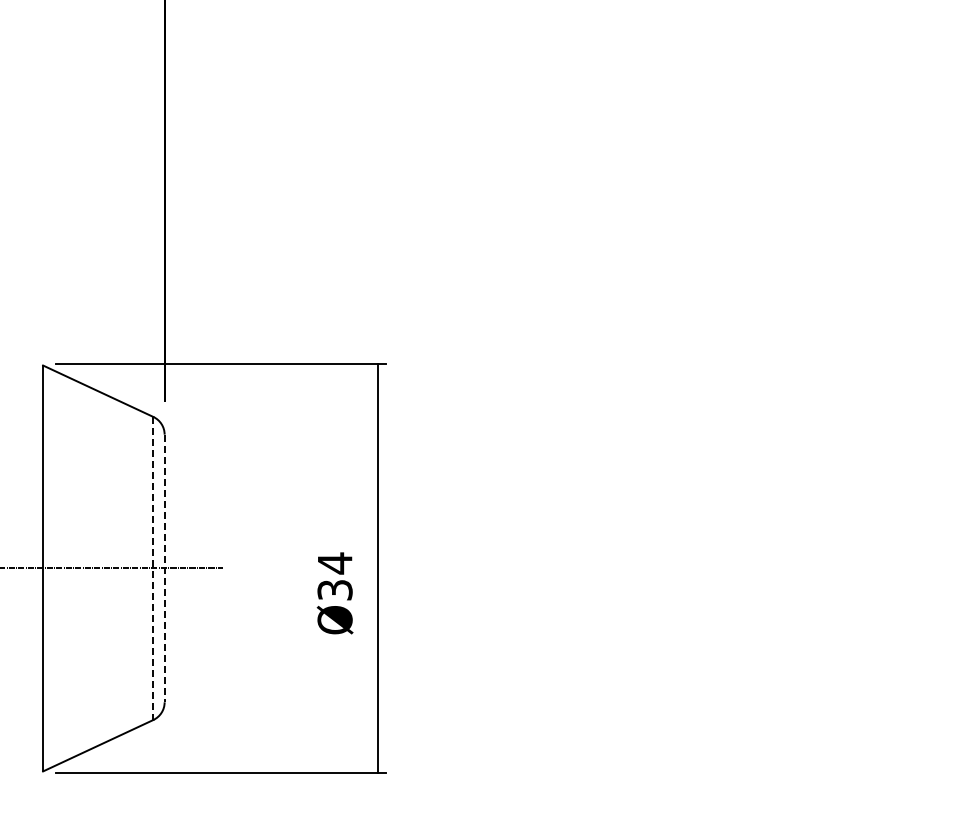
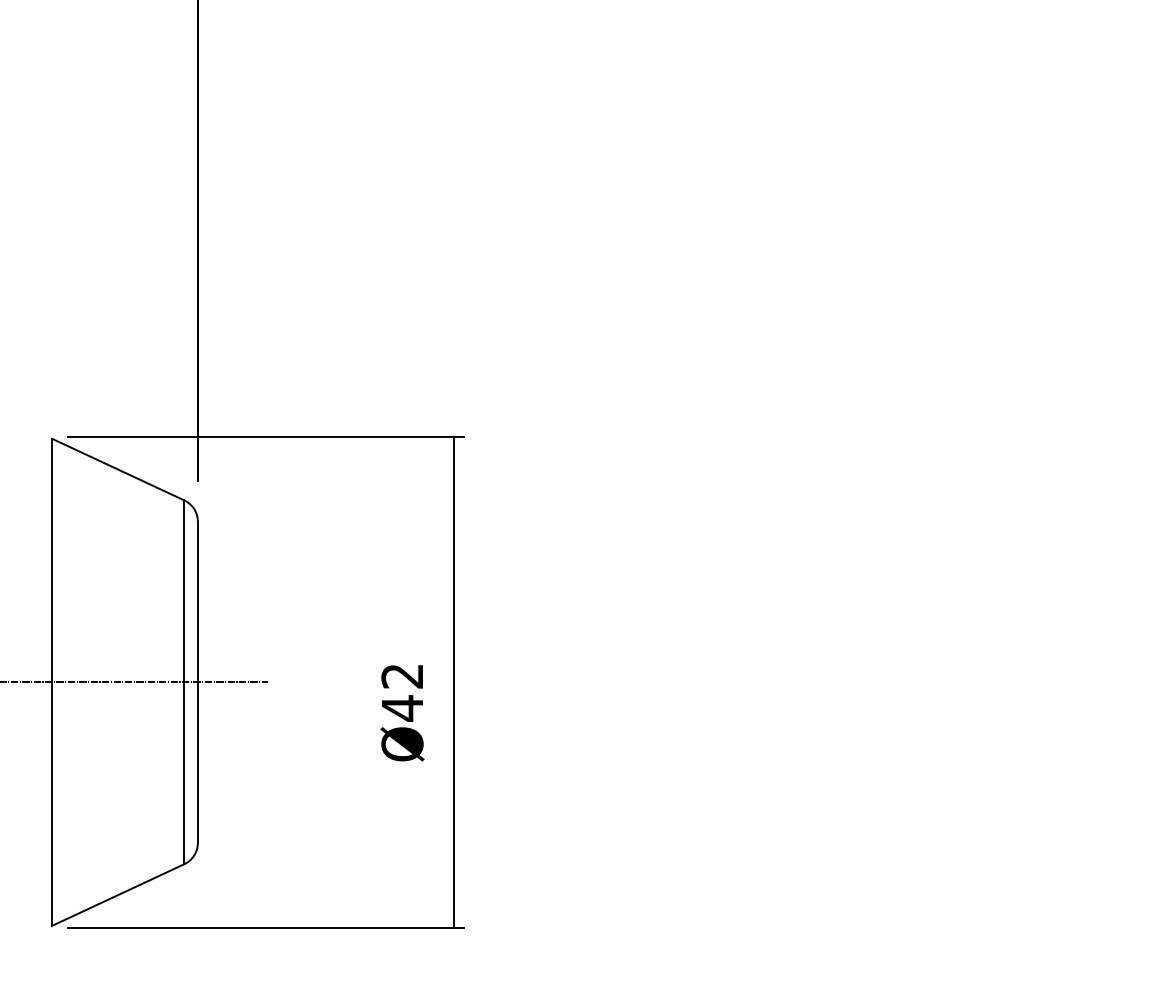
line: (153, 568) -> (184, 682), dashed -> solid
line: (164, 568) -> (197, 682), dashed -> solid
text: (334, 576) -> (401, 691), Ø34 -> Ø42

